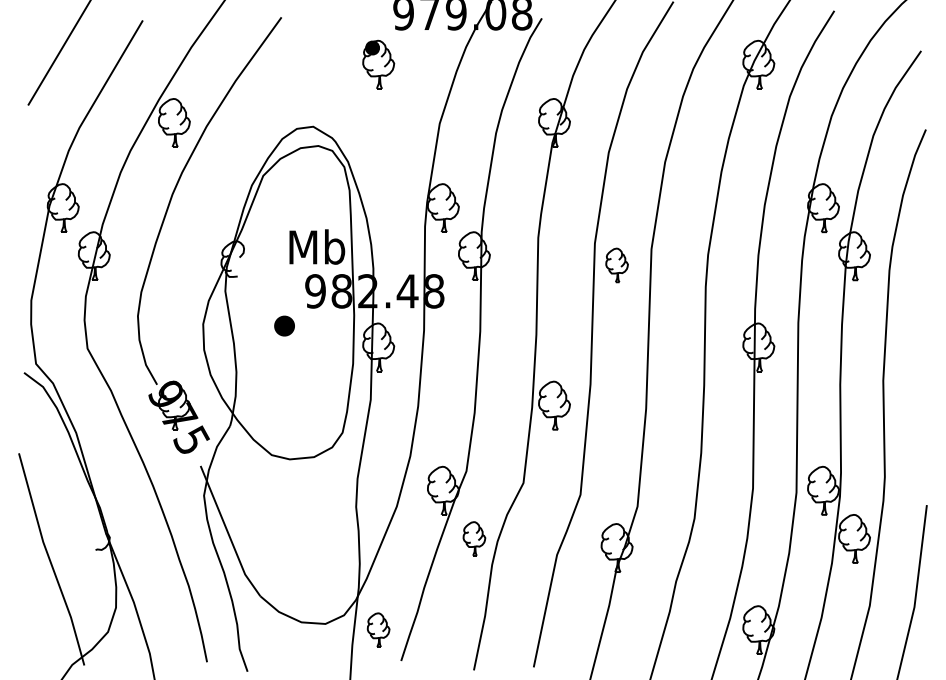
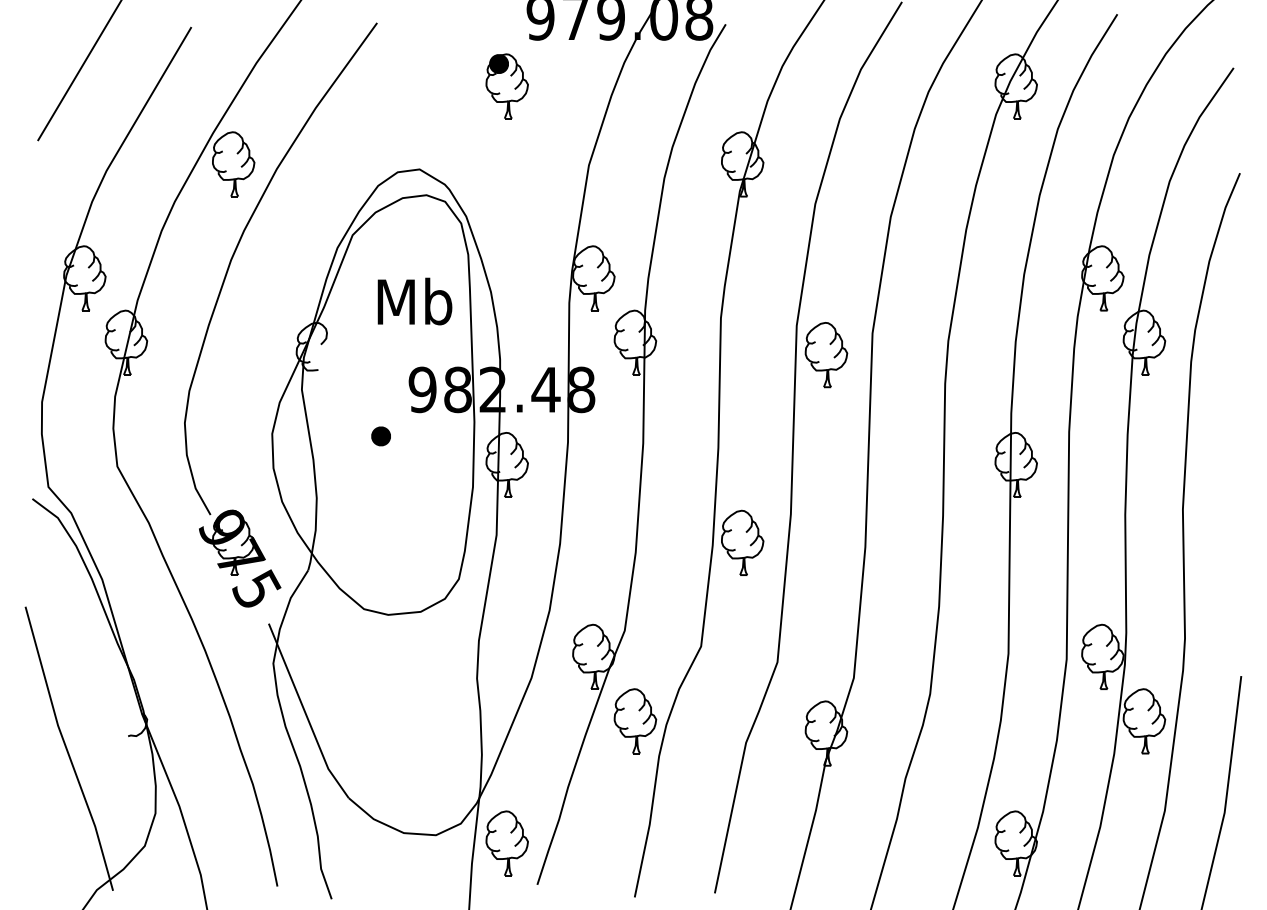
text: (316, 247) -> (414, 301), moved
part: (617, 265) -> (826, 355), size x1.43
part: (284, 326) -> (380, 436), size x0.71
part: (474, 539) -> (635, 721), size x1.43
part: (378, 630) -> (506, 843), size x1.43

